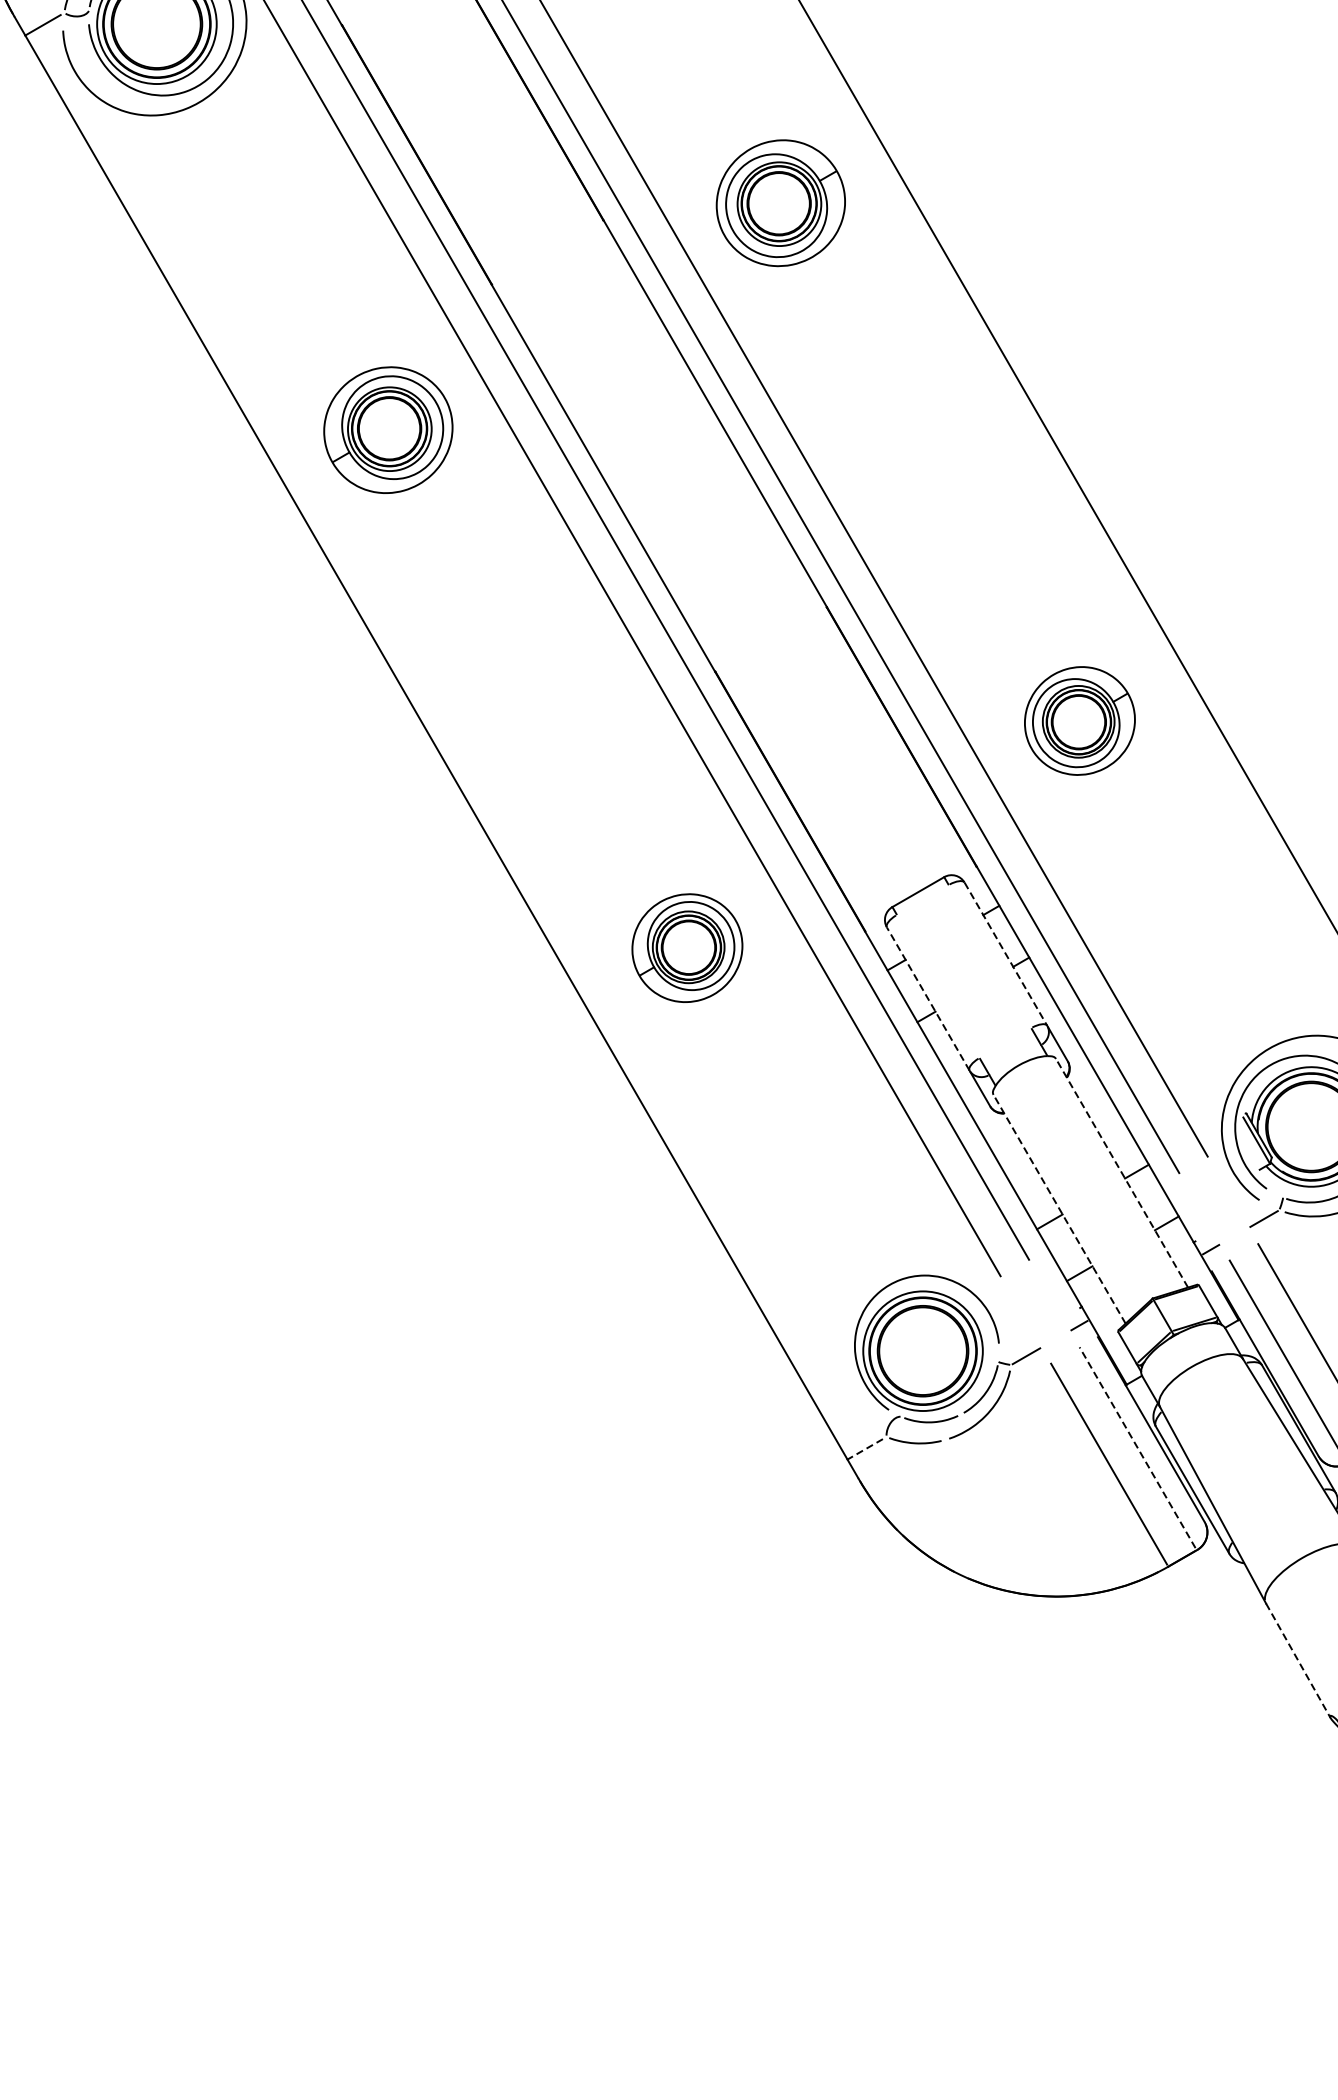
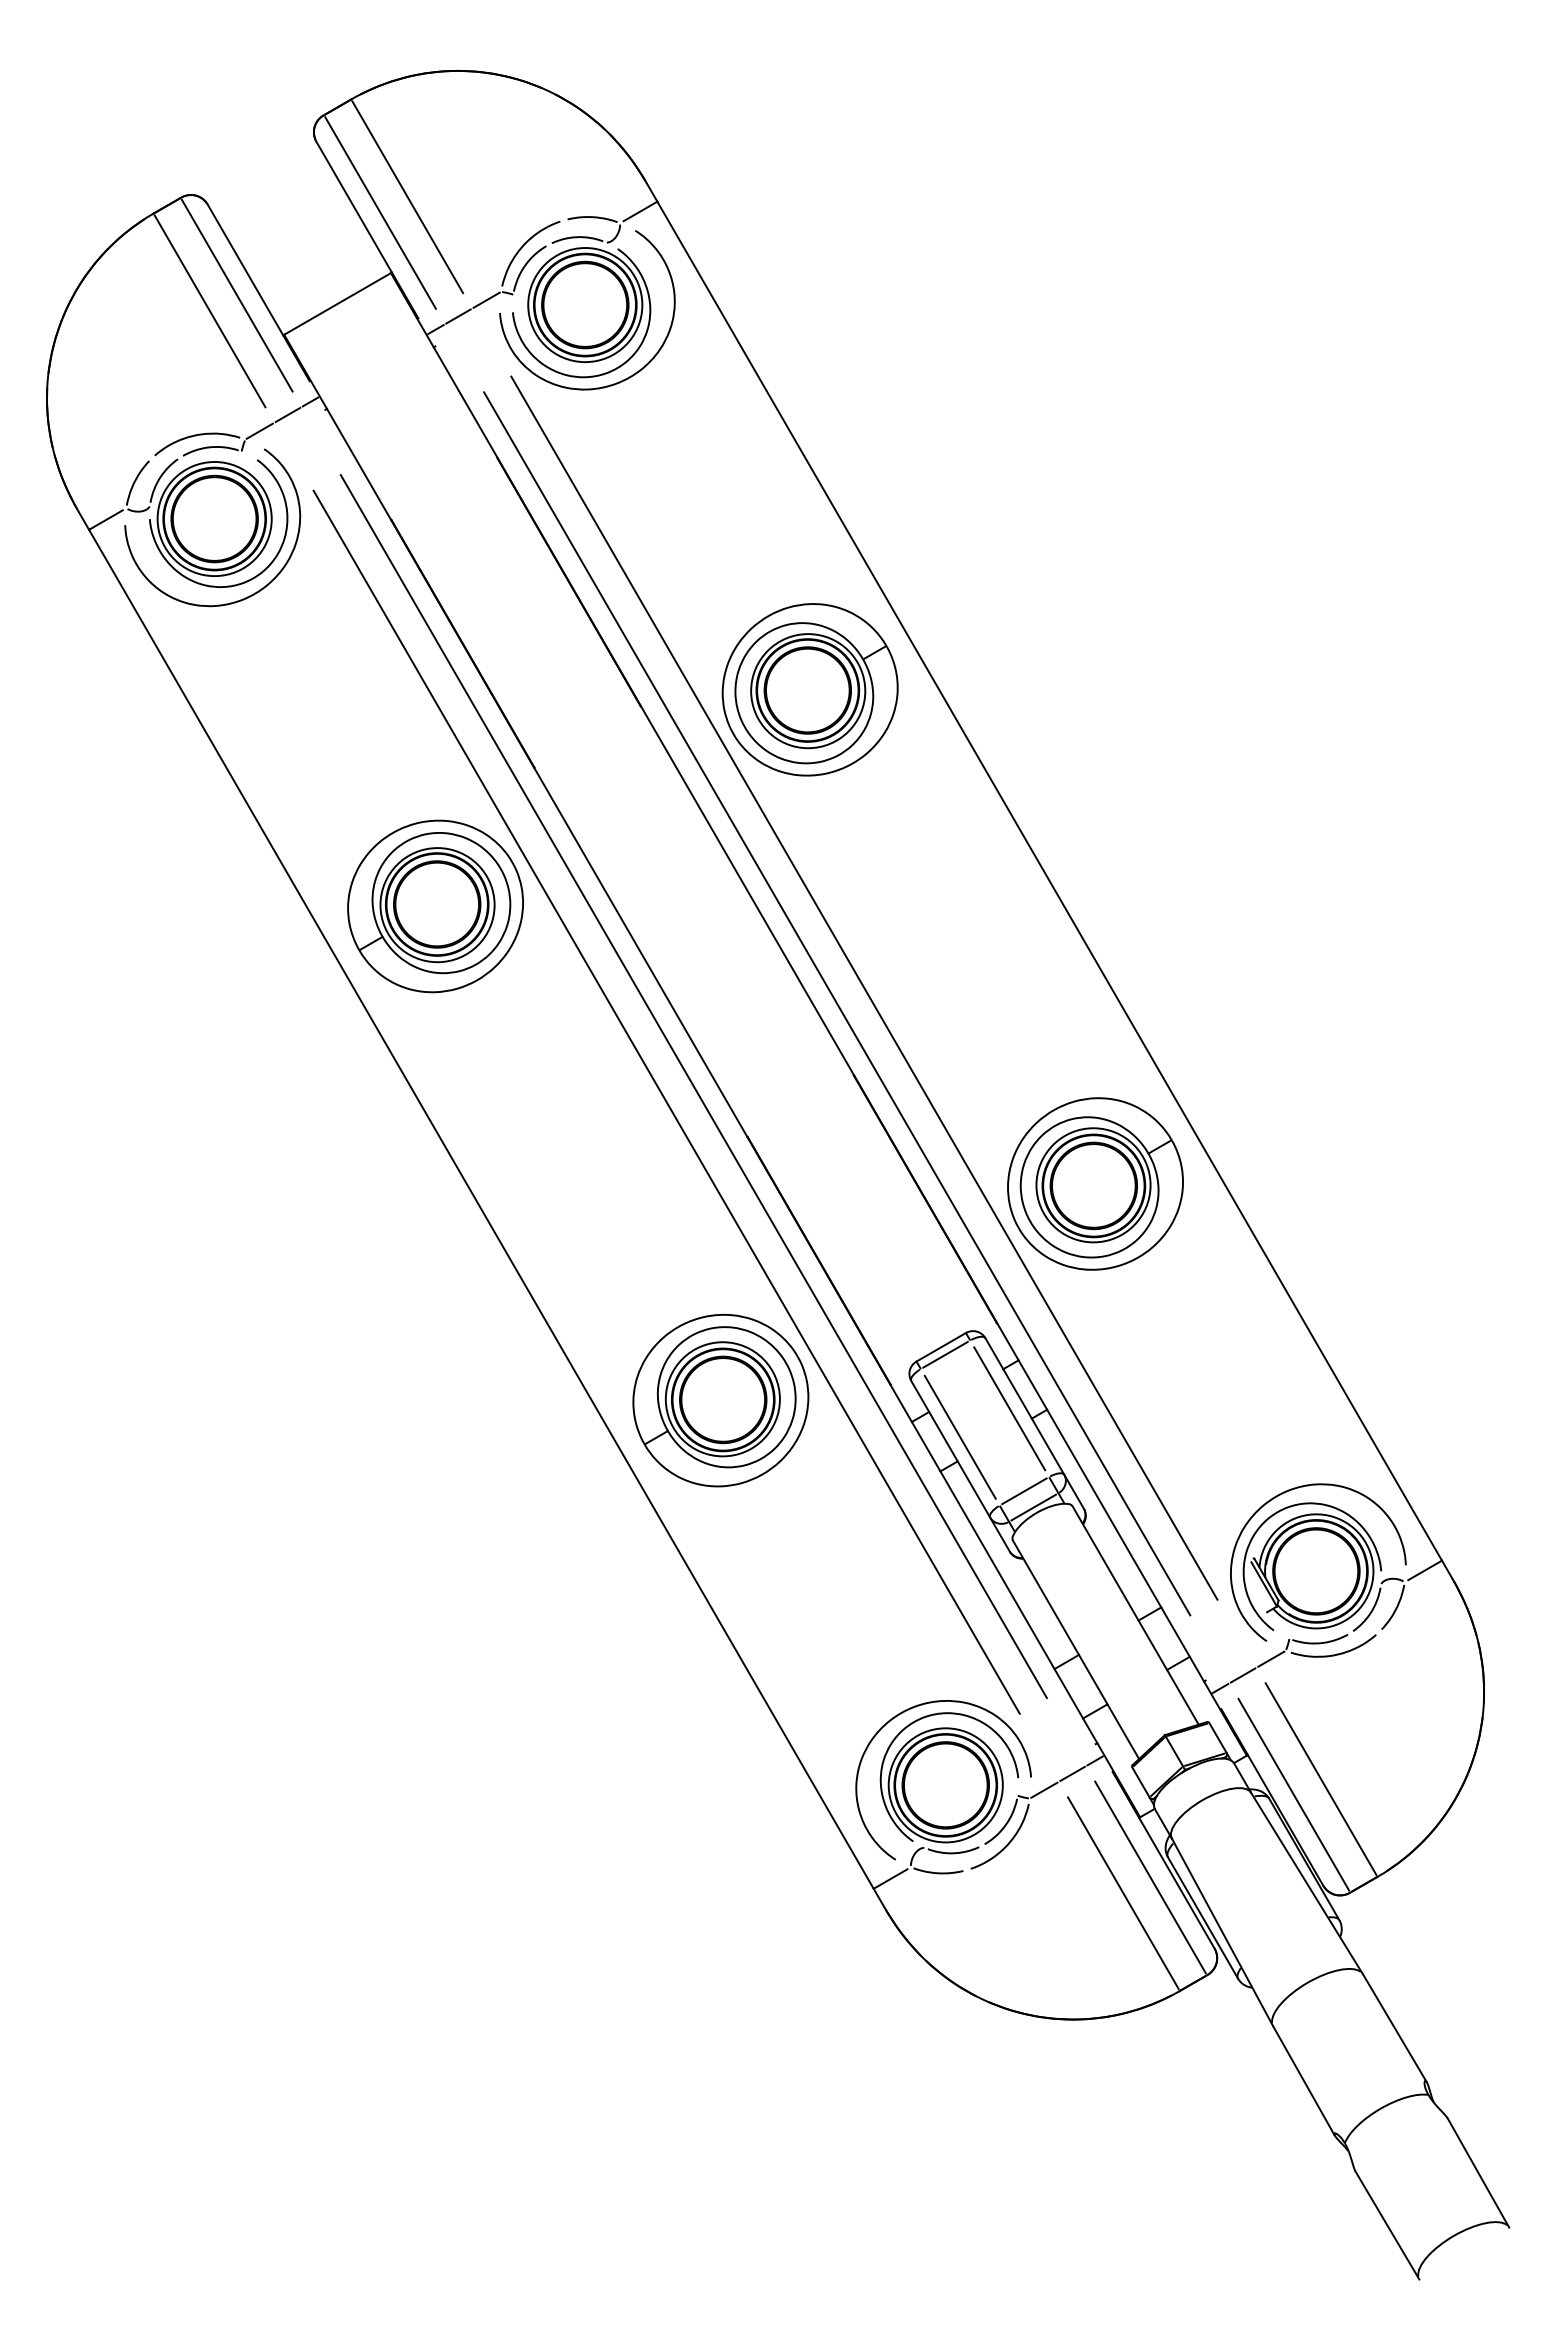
part: (780, 202) -> (809, 689), size x1.43
part: (388, 430) -> (435, 906), size x1.43
part: (1079, 720) -> (1095, 1183), size x1.67
line: (922, 899) -> (945, 1354), added
part: (686, 947) -> (720, 1400), size x1.67
line: (1005, 954) -> (1024, 1406), dashed -> solid
line: (989, 956) -> (1009, 1408), added
line: (937, 985) -> (959, 1436), added
line: (927, 999) -> (950, 1449), dashed -> solid
line: (1005, 1043) -> (1024, 1491), added
line: (1014, 1060) -> (1033, 1507), added
line: (1121, 1173) -> (1135, 1615), dashed -> solid
line: (1058, 1208) -> (1075, 1649), dashed -> solid
line: (1233, 1236) -> (1242, 1675), added
curve: (895, 1268) -> (919, 1706), added
line: (1055, 1338) -> (1072, 1773), added
line: (1137, 1447) -> (1150, 1877), dashed -> solid
line: (865, 1449) -> (890, 1879), dashed -> solid
line: (1297, 1660) -> (1303, 2080), dashed -> solid

